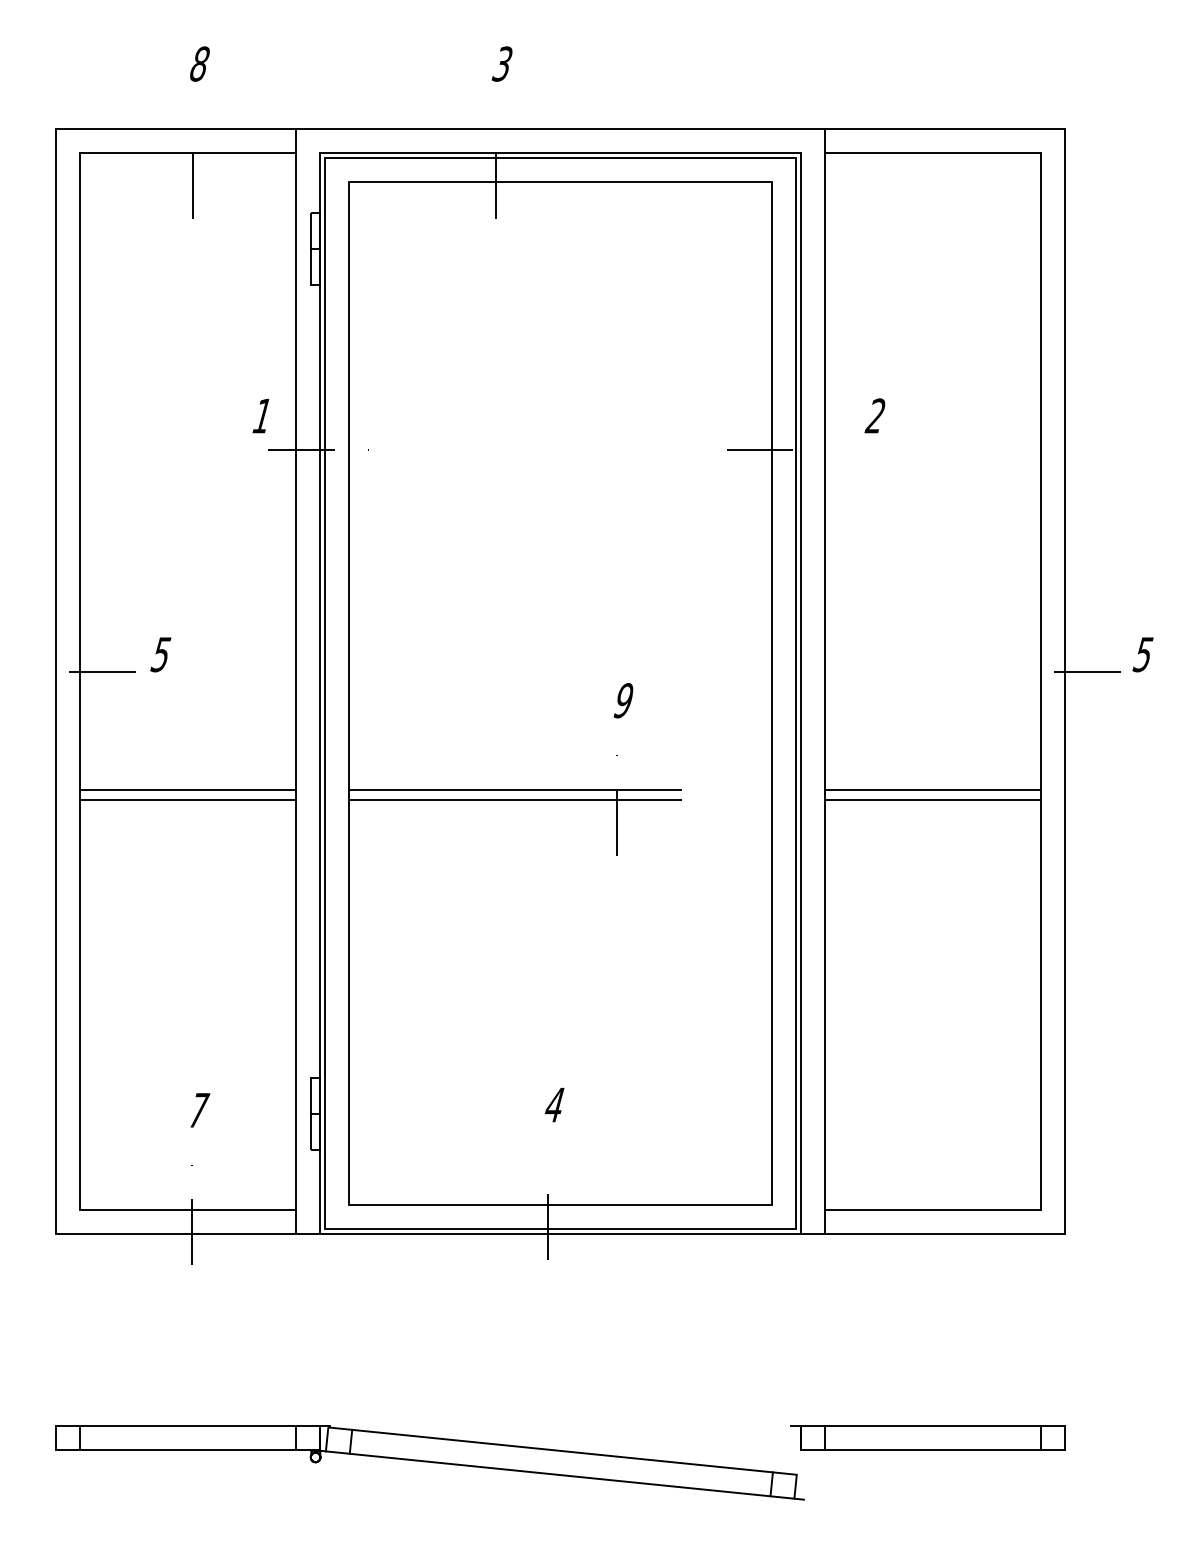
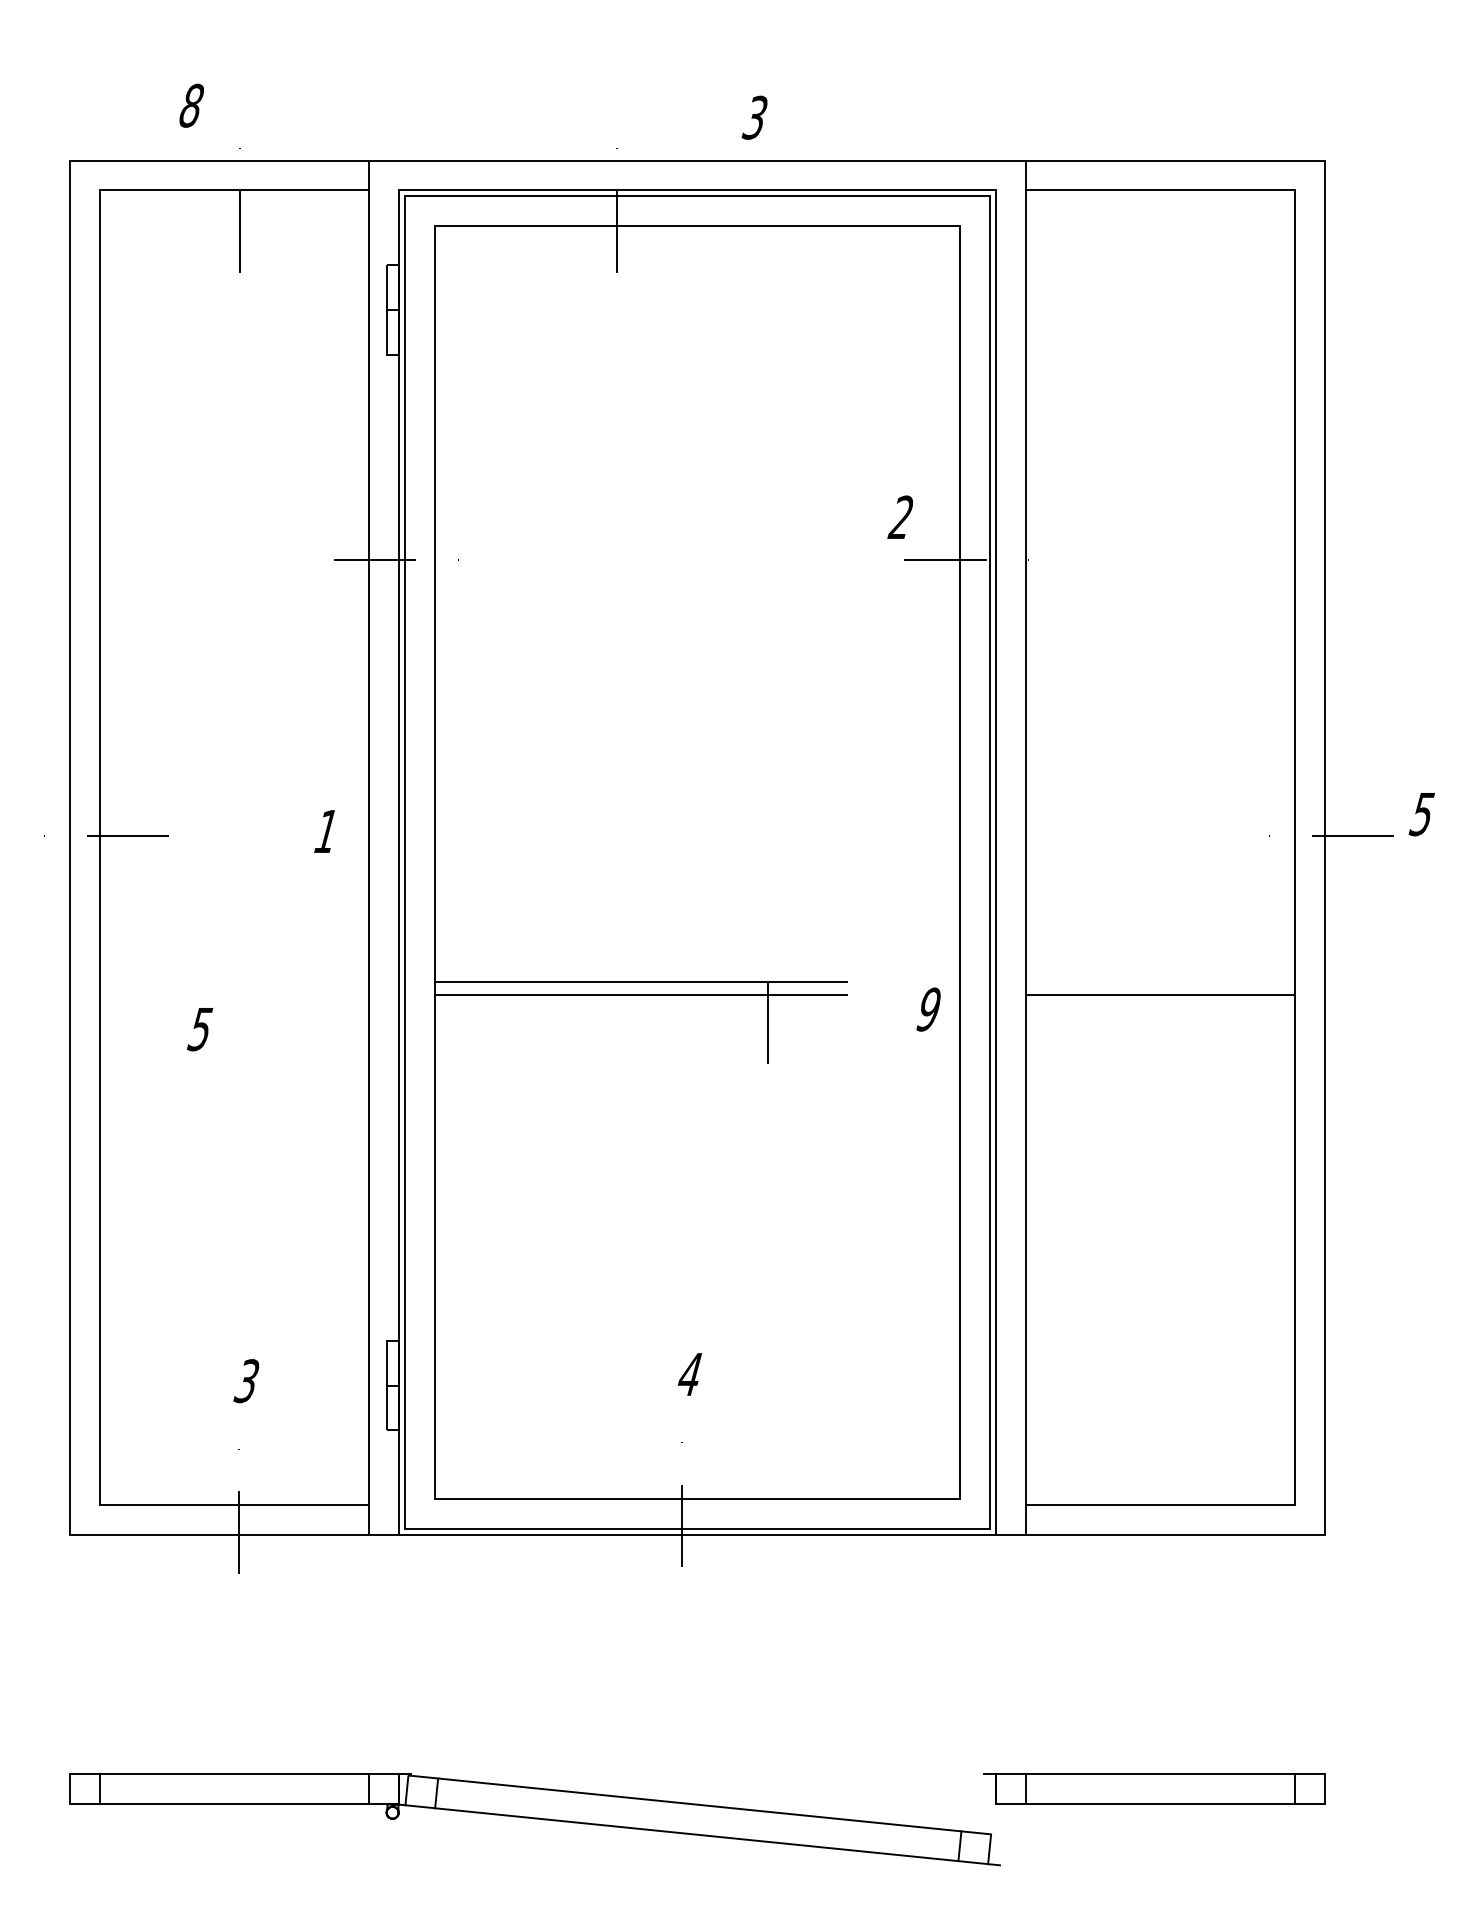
text: (199, 63) -> (191, 105), moved
text: (502, 63) -> (754, 117), moved
text: (874, 415) -> (899, 516), moved
text: (260, 416) -> (324, 831), moved
text: (161, 654) -> (200, 1029), moved
text: (623, 700) -> (928, 1009), moved
line: (187, 789) -> (233, 982), removed
line: (932, 789) -> (1160, 982), removed
line: (187, 800) -> (233, 995), removed
text: (198, 1110) -> (247, 1381), 7 -> 3

